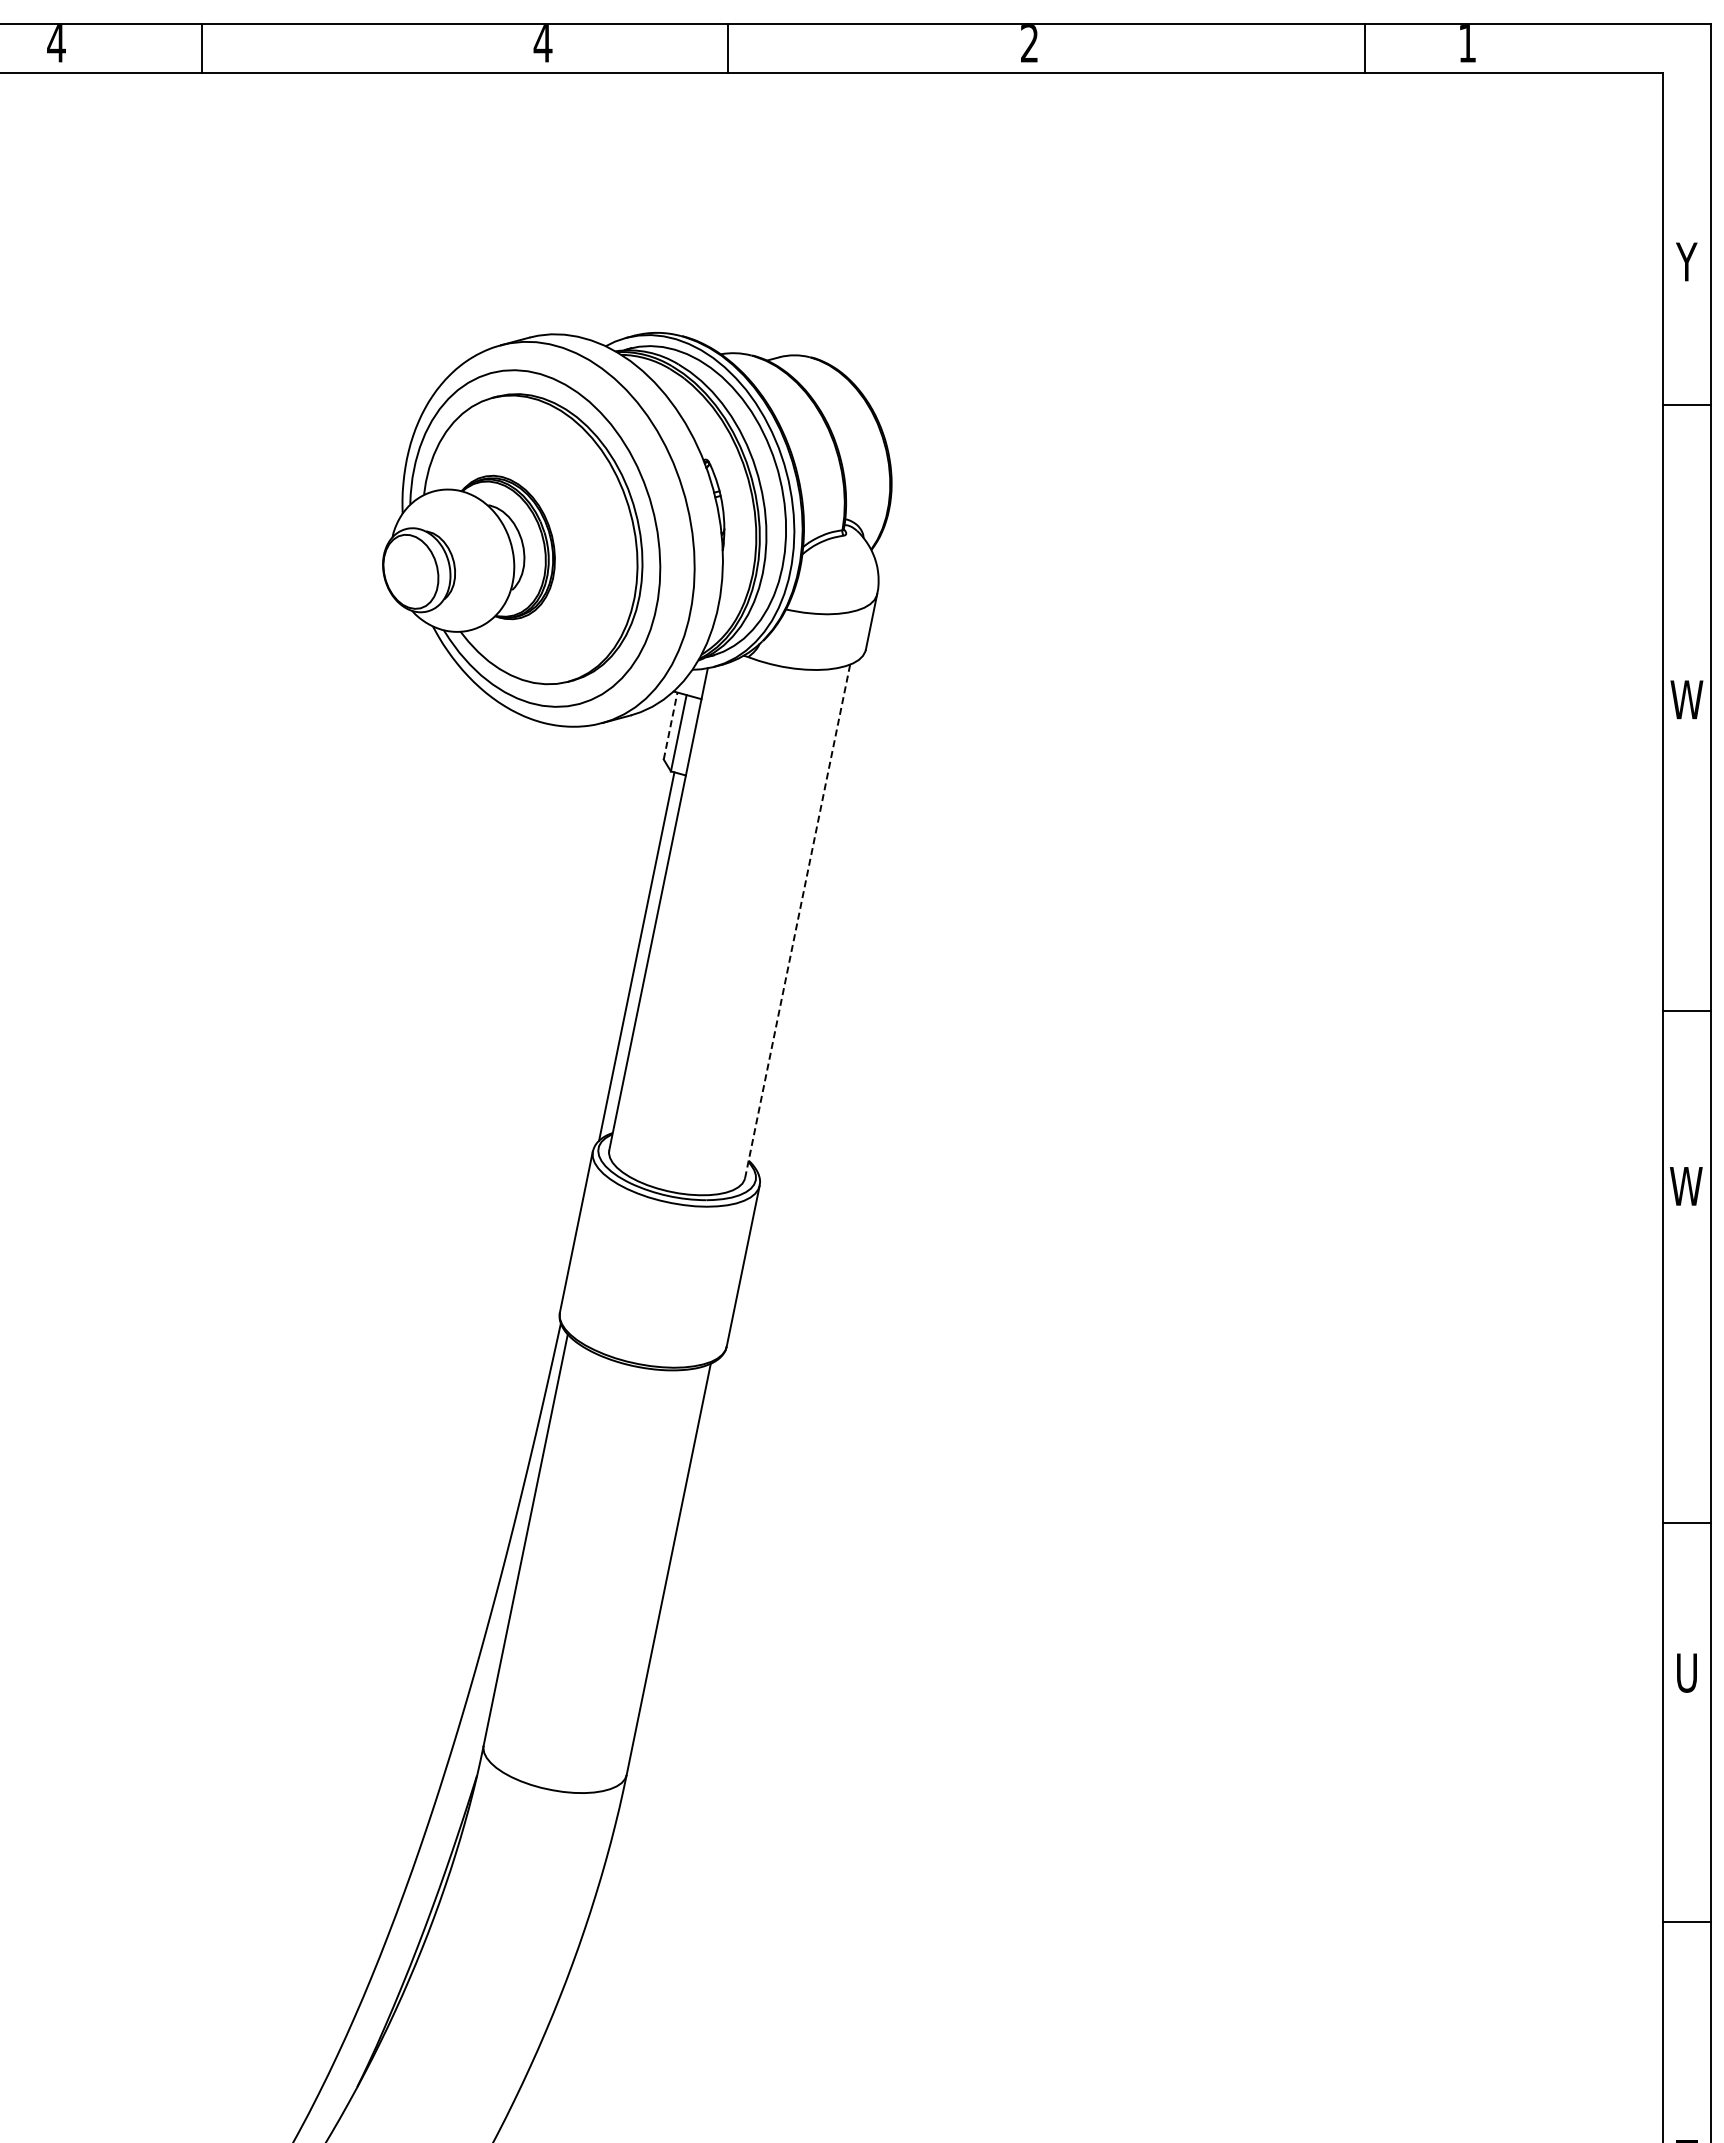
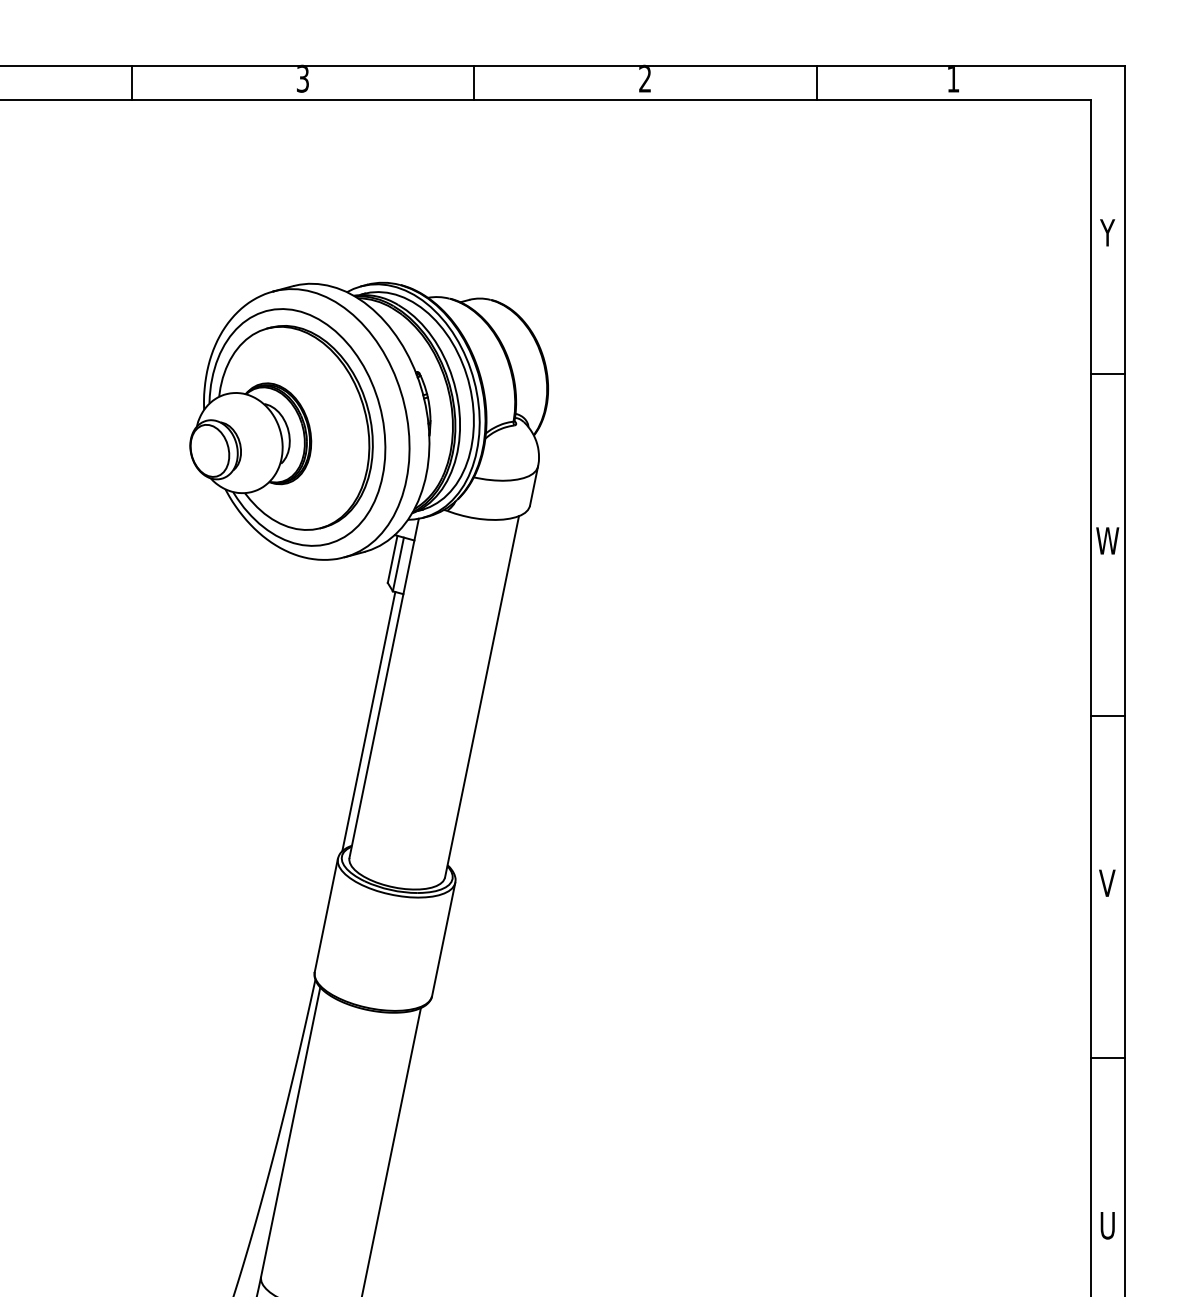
text: (542, 43) -> (302, 79), 4 -> 3
line: (202, 48) -> (132, 82), moved
line: (727, 48) -> (474, 82), moved
line: (1365, 48) -> (816, 82), moved
line: (1686, 405) -> (1107, 373), moved
line: (670, 725) -> (392, 559), dashed -> solid
line: (797, 920) -> (481, 696), dashed -> solid
line: (1686, 1010) -> (1107, 715), moved
text: (1686, 1186) -> (1107, 883), W -> V
line: (1686, 1523) -> (1107, 1058), moved

